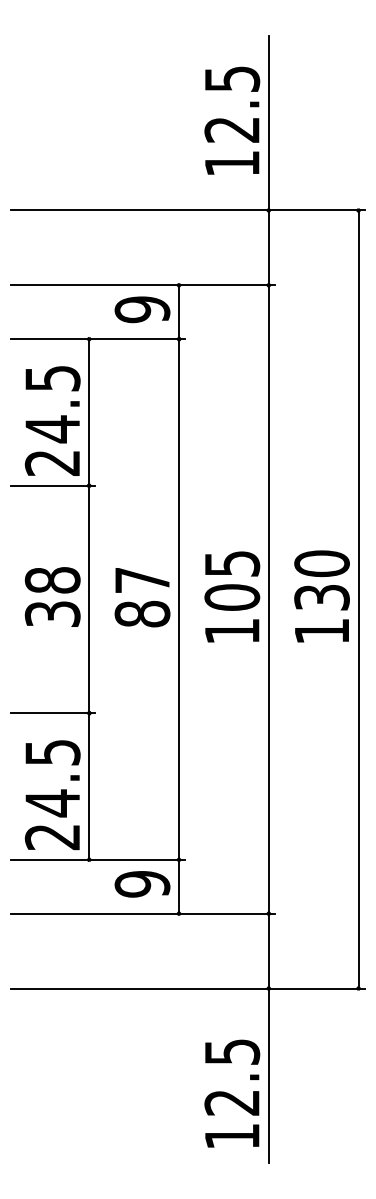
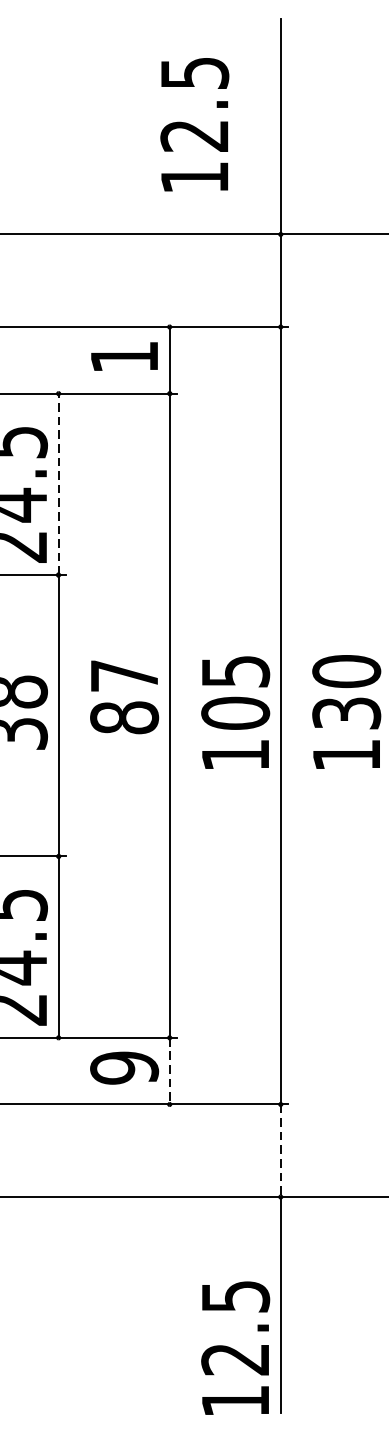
text: (232, 120) -> (195, 124), moved
text: (142, 309) -> (124, 356), 9 -> 1
line: (89, 411) -> (58, 483), solid -> dashed
text: (142, 597) -> (124, 697), moved
line: (179, 886) -> (170, 1070), solid -> dashed
line: (268, 951) -> (280, 1151), solid -> dashed
text: (232, 1093) -> (235, 1347), moved

